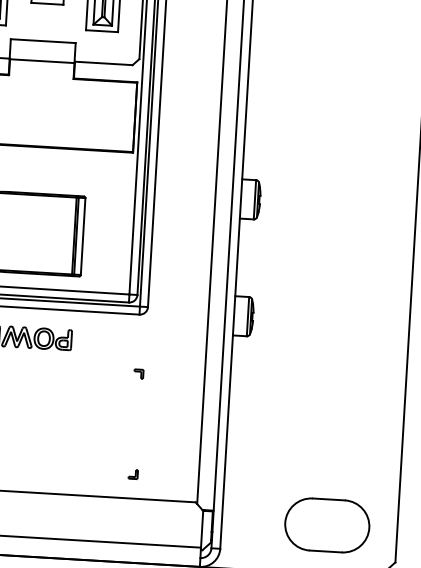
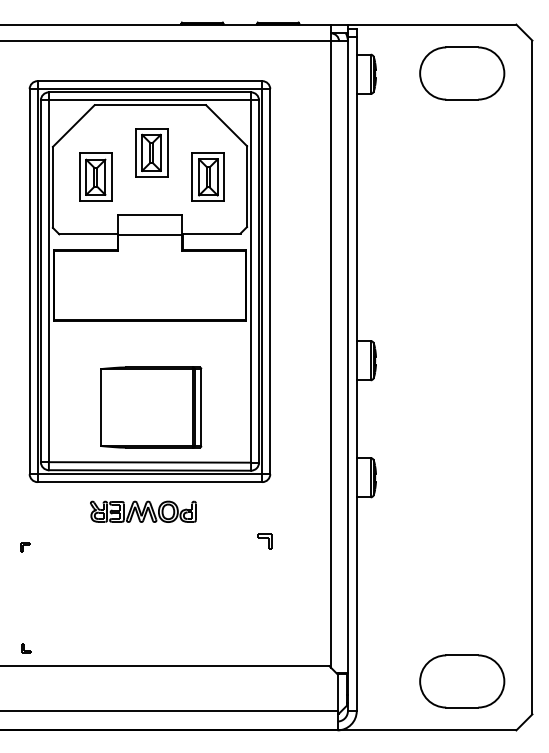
part: (139, 374) -> (265, 541), size x1.6
part: (133, 474) -> (265, 642), removed

